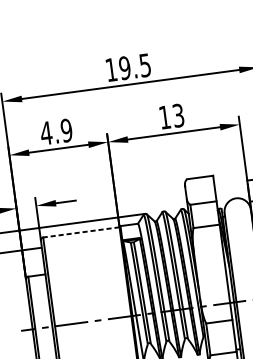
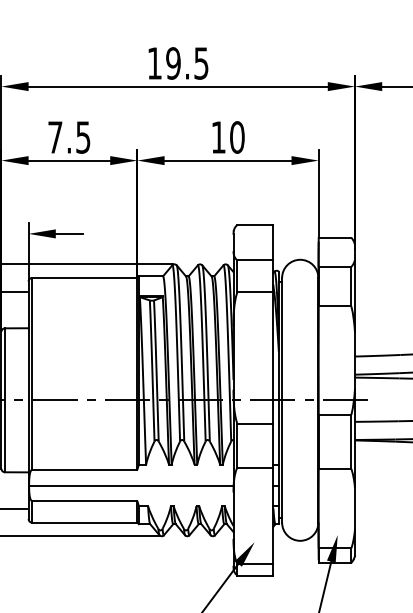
text: (178, 115) -> (237, 137), 13 -> 10
text: (55, 132) -> (68, 137), 4.9 -> 7.5
line: (81, 232) -> (84, 277), dashed -> solid

